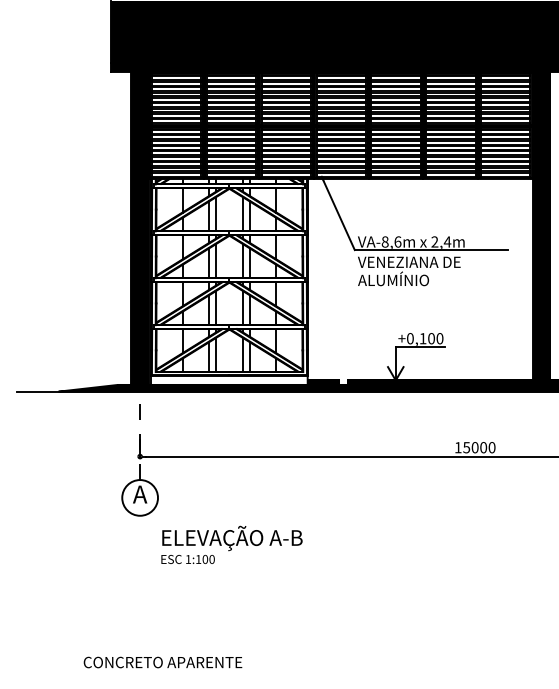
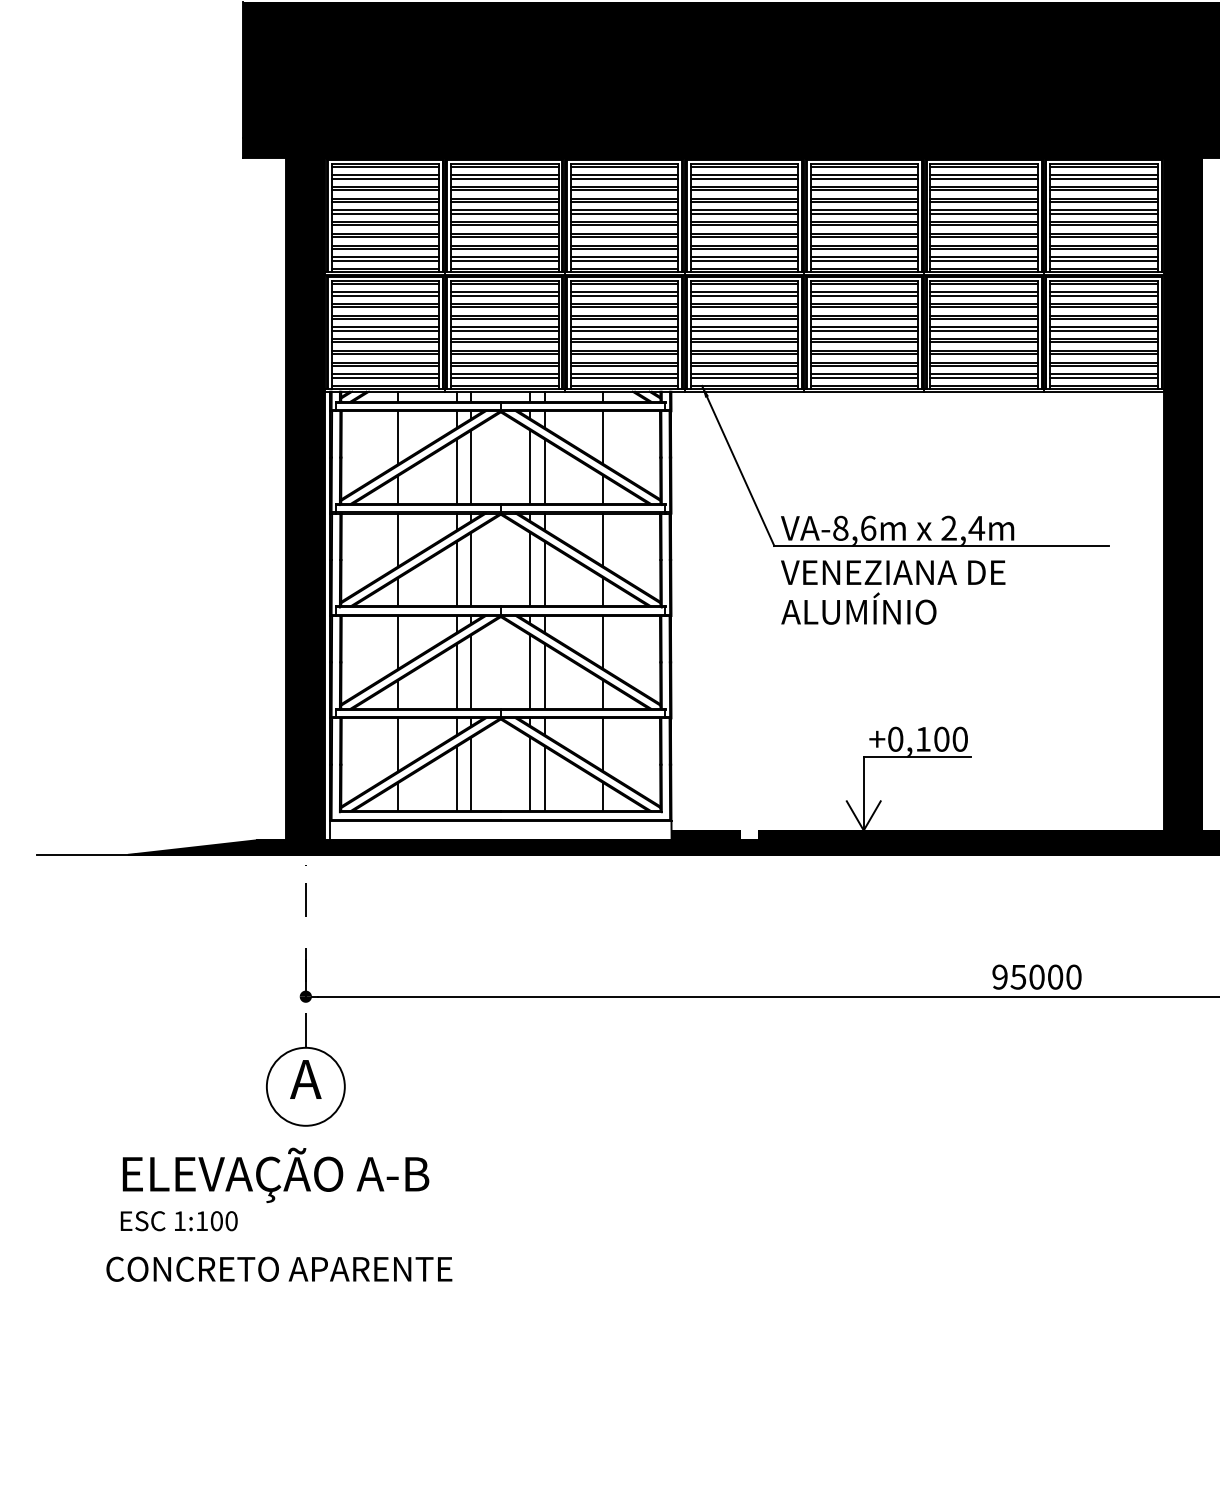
text: (457, 447) -> (998, 976), 15000 -> 95000
text: (231, 544) -> (273, 1188), moved
text: (162, 662) -> (278, 1269), moved

